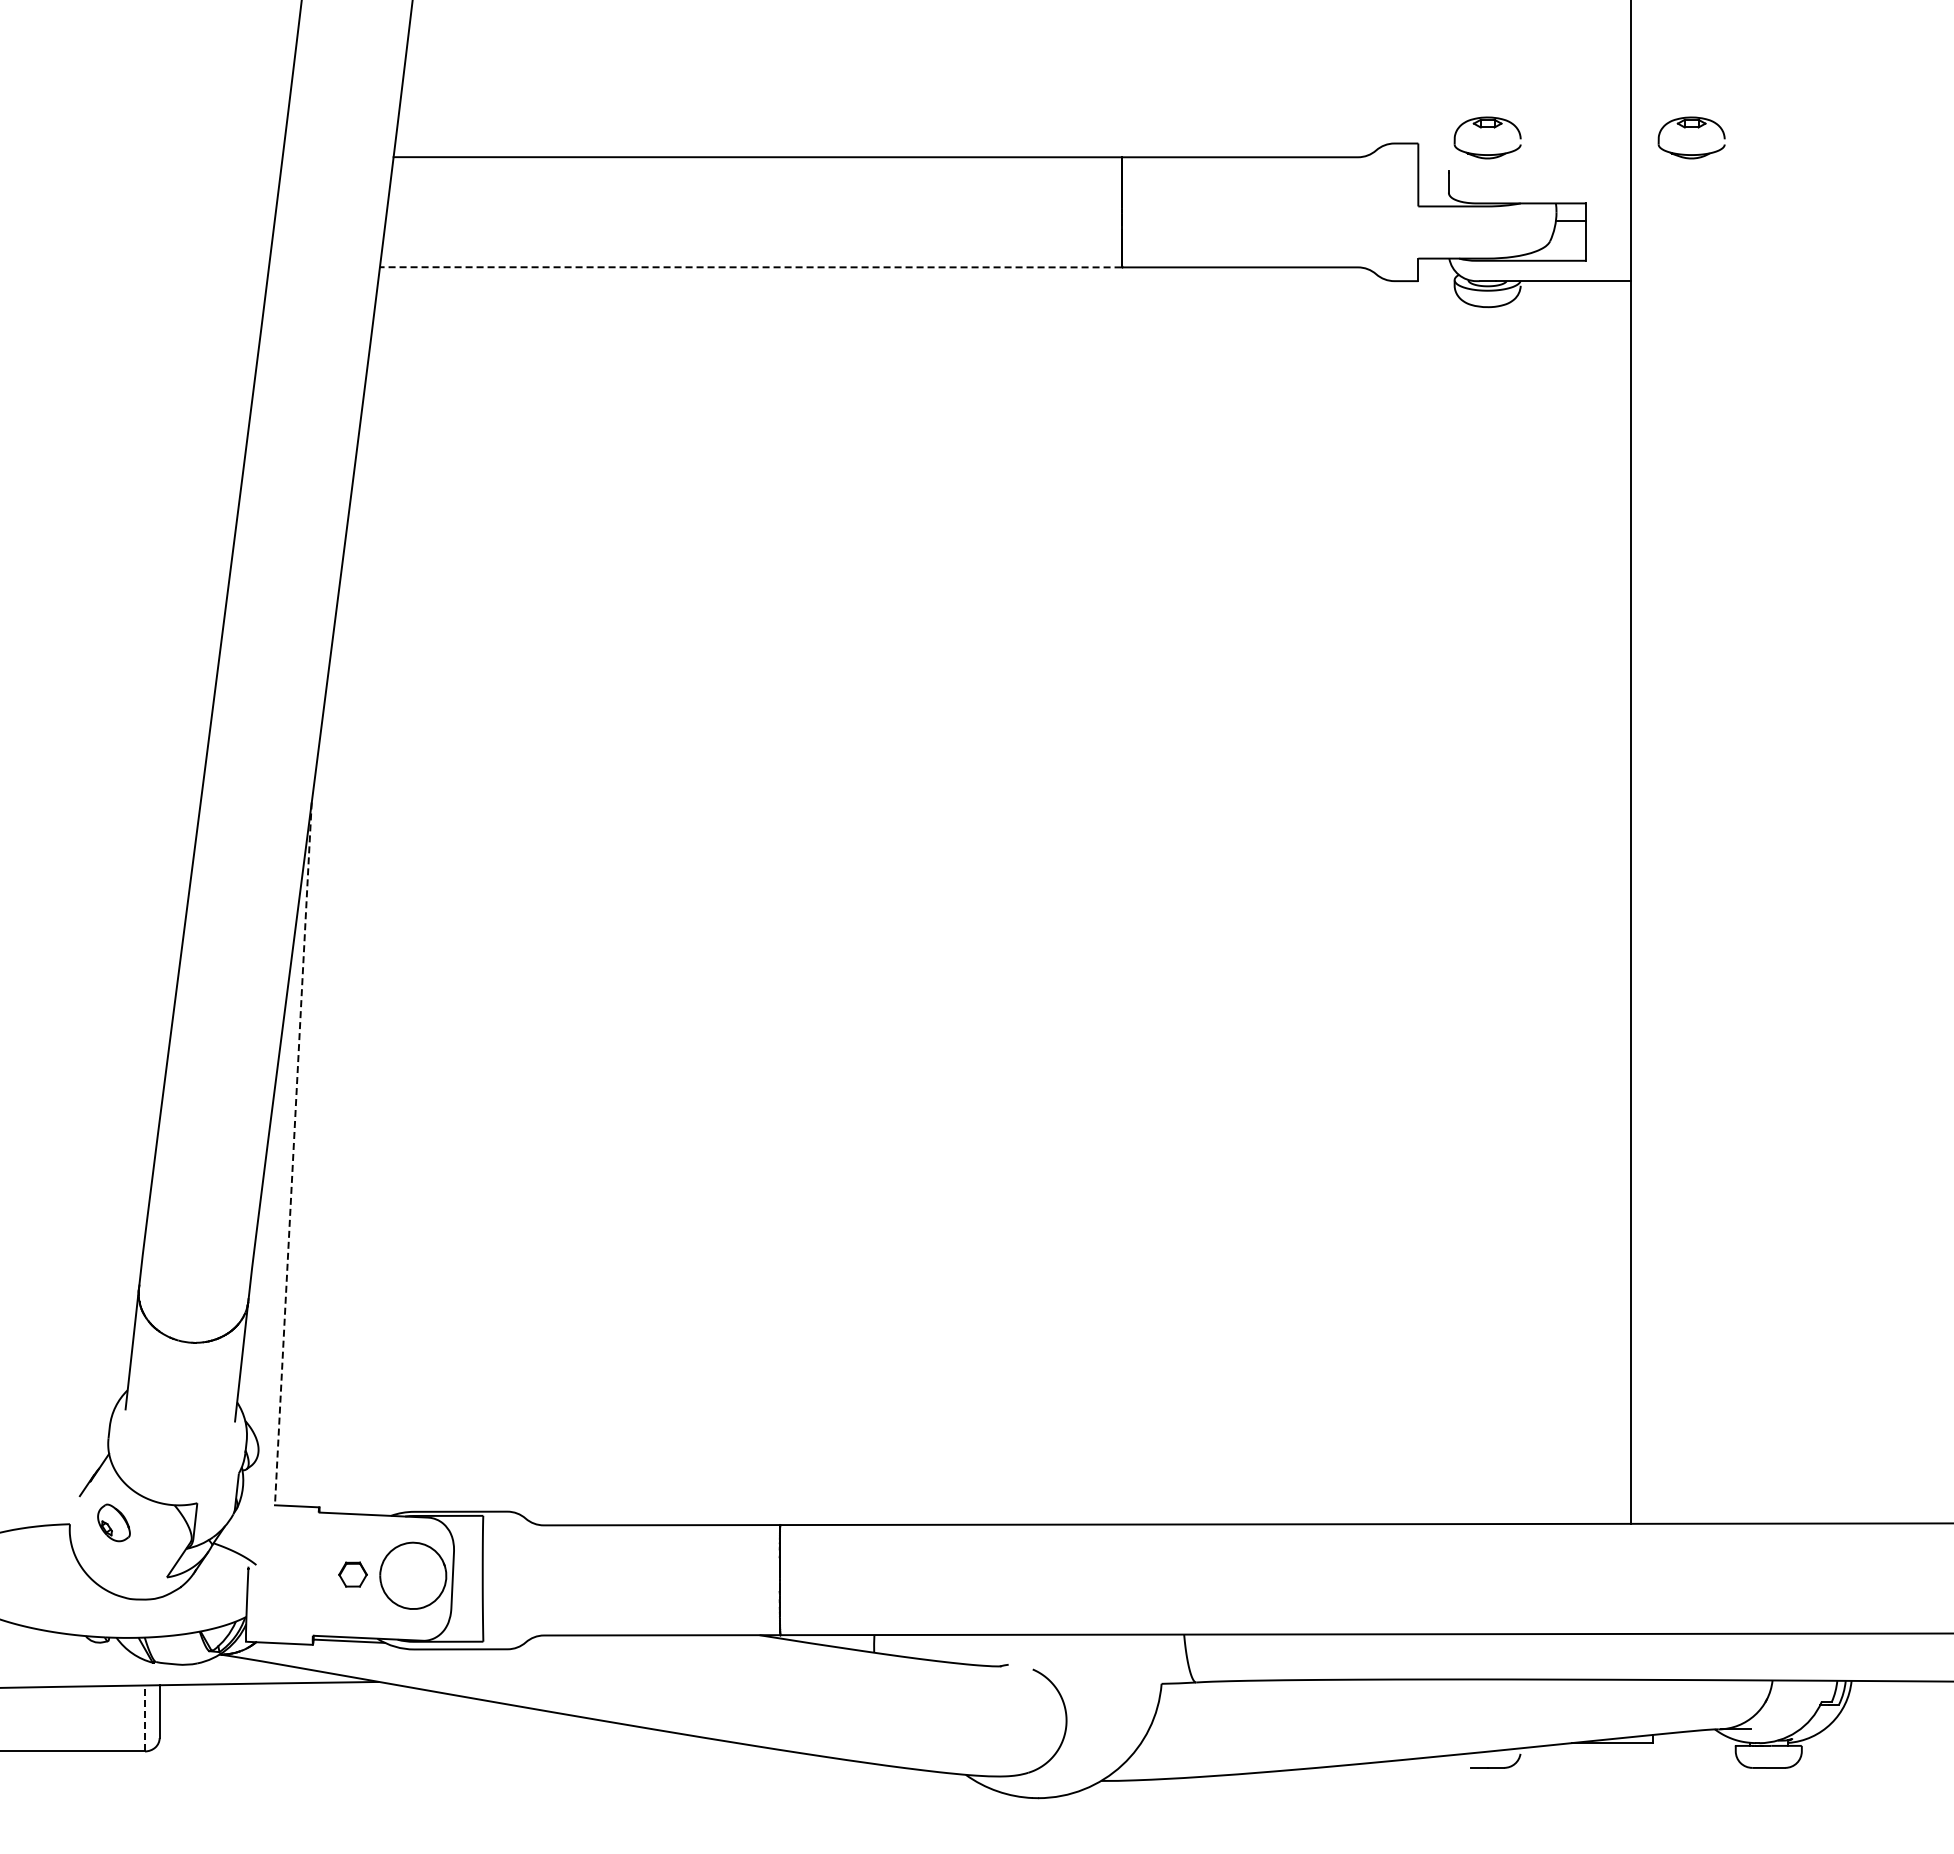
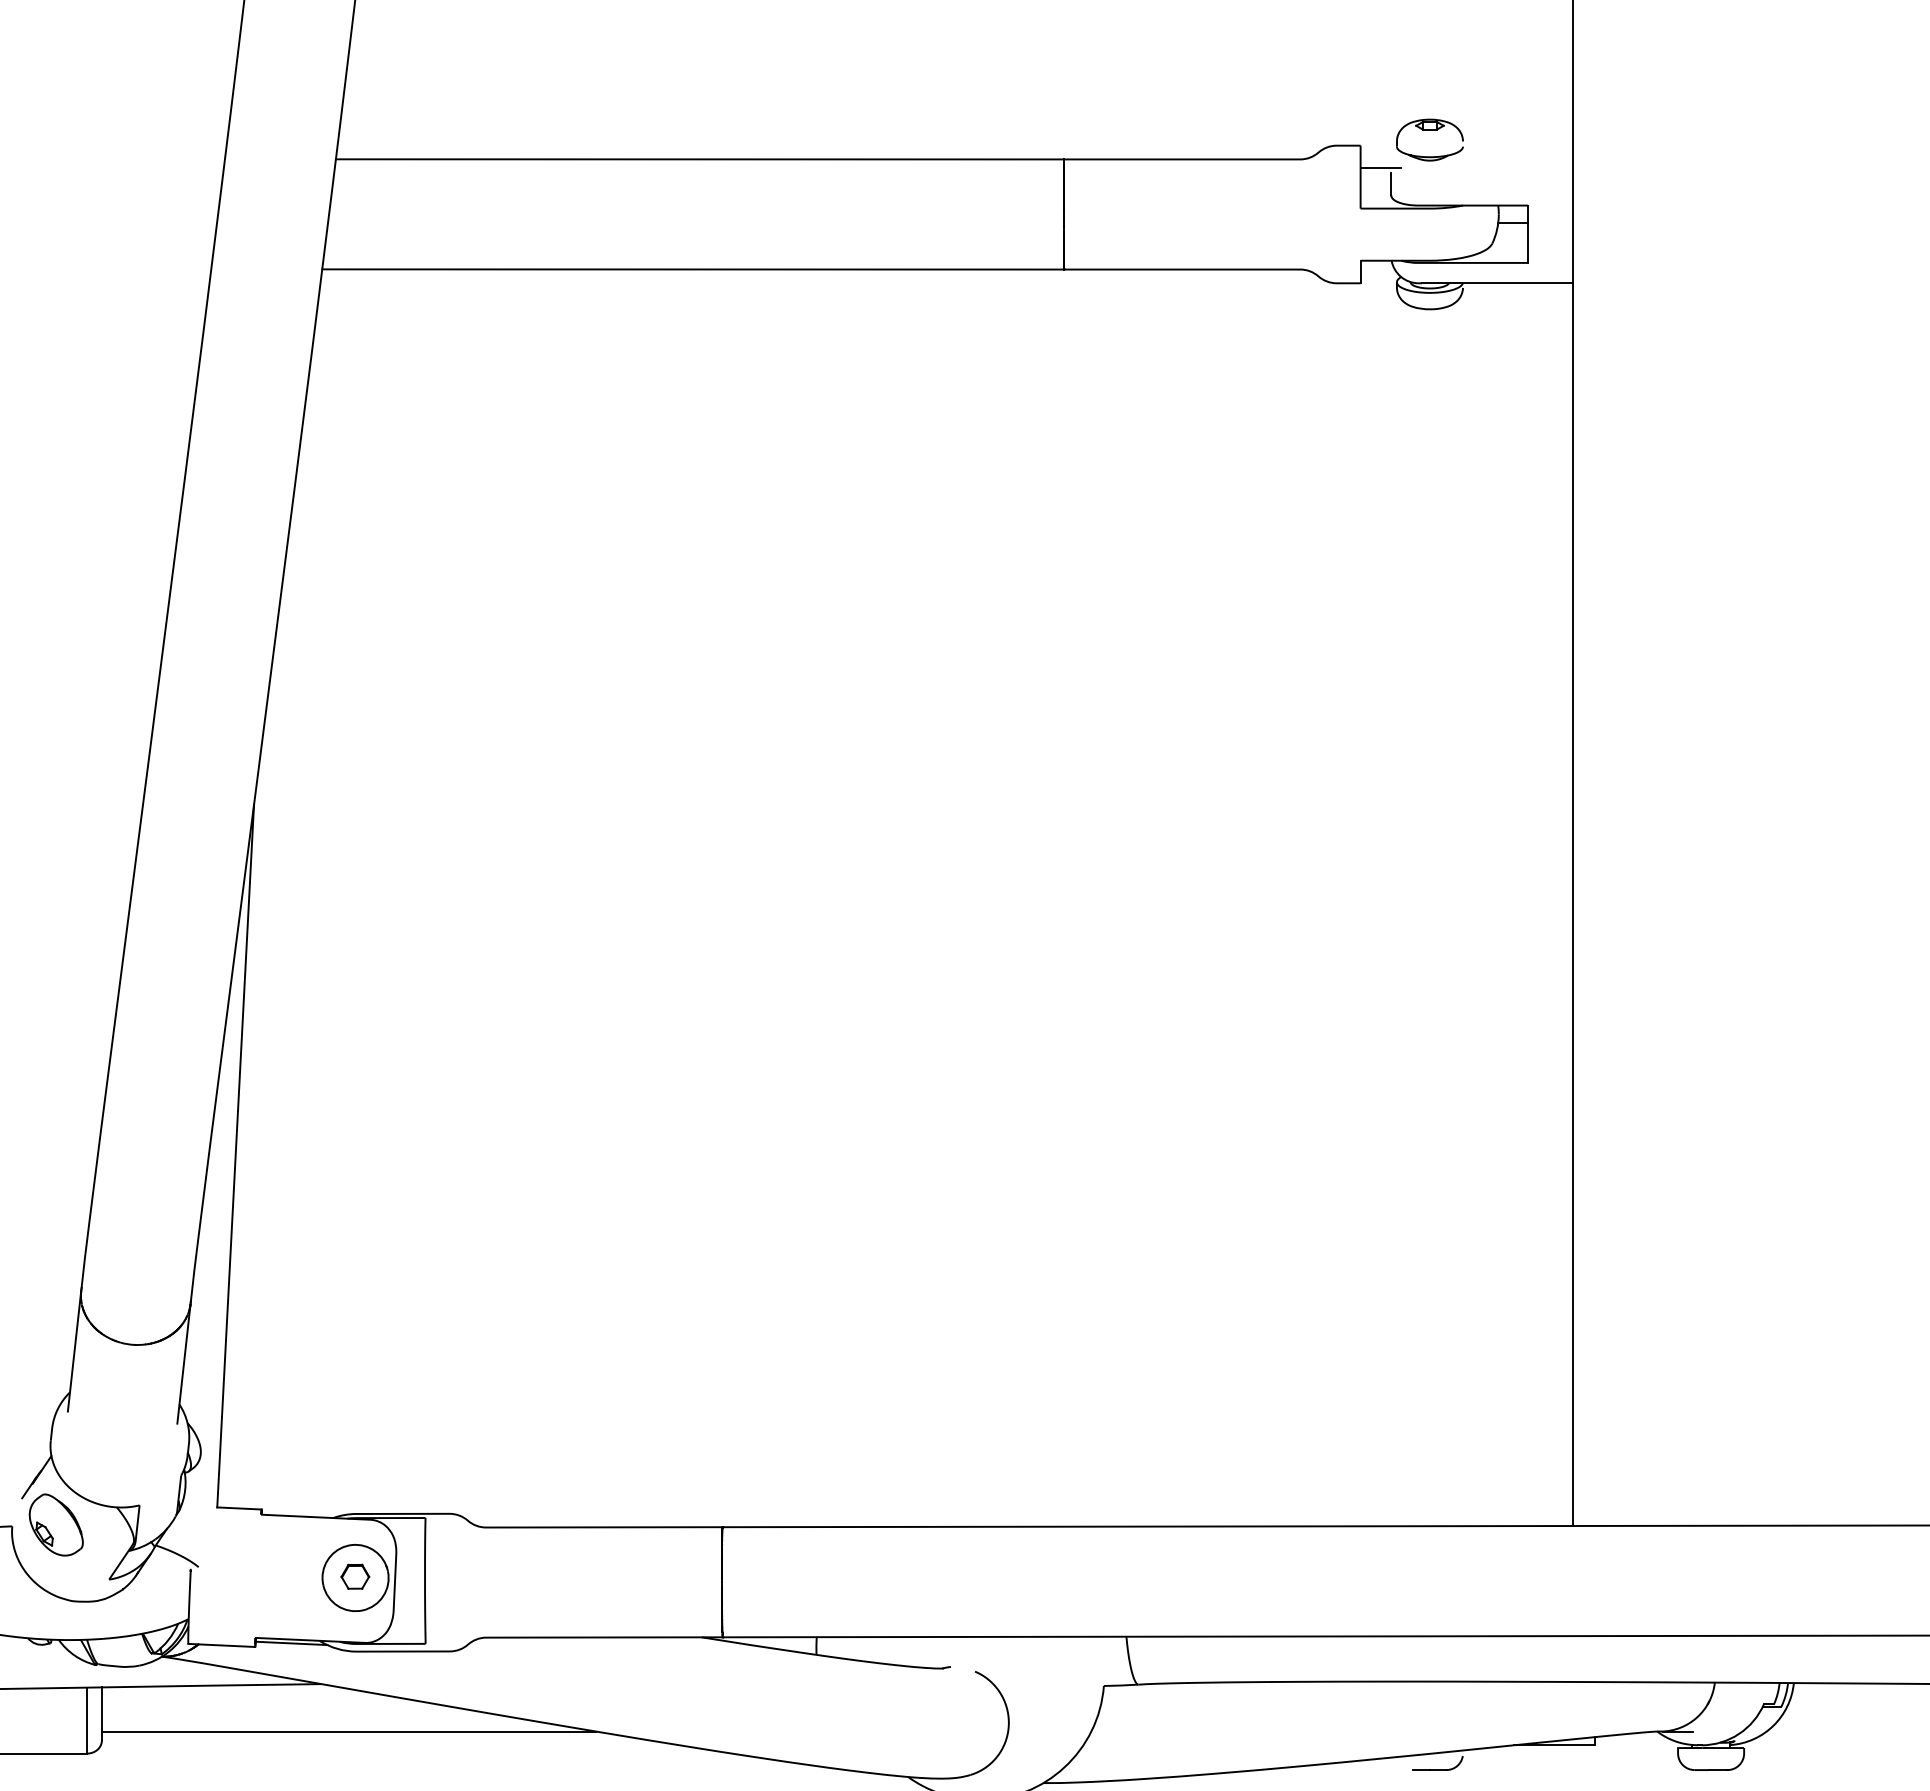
part: (1691, 127) -> (1633, 129), removed
line: (1438, 166) -> (1380, 168), added
line: (750, 267) -> (692, 269), dashed -> solid
line: (293, 1153) -> (235, 1155), dashed -> solid
part: (113, 1522) -> (55, 1524), size x1.67
part: (352, 1574) -> (354, 1576), moved
line: (144, 1718) -> (86, 1720), dashed -> solid
line: (406, 1729) -> (348, 1731), added

